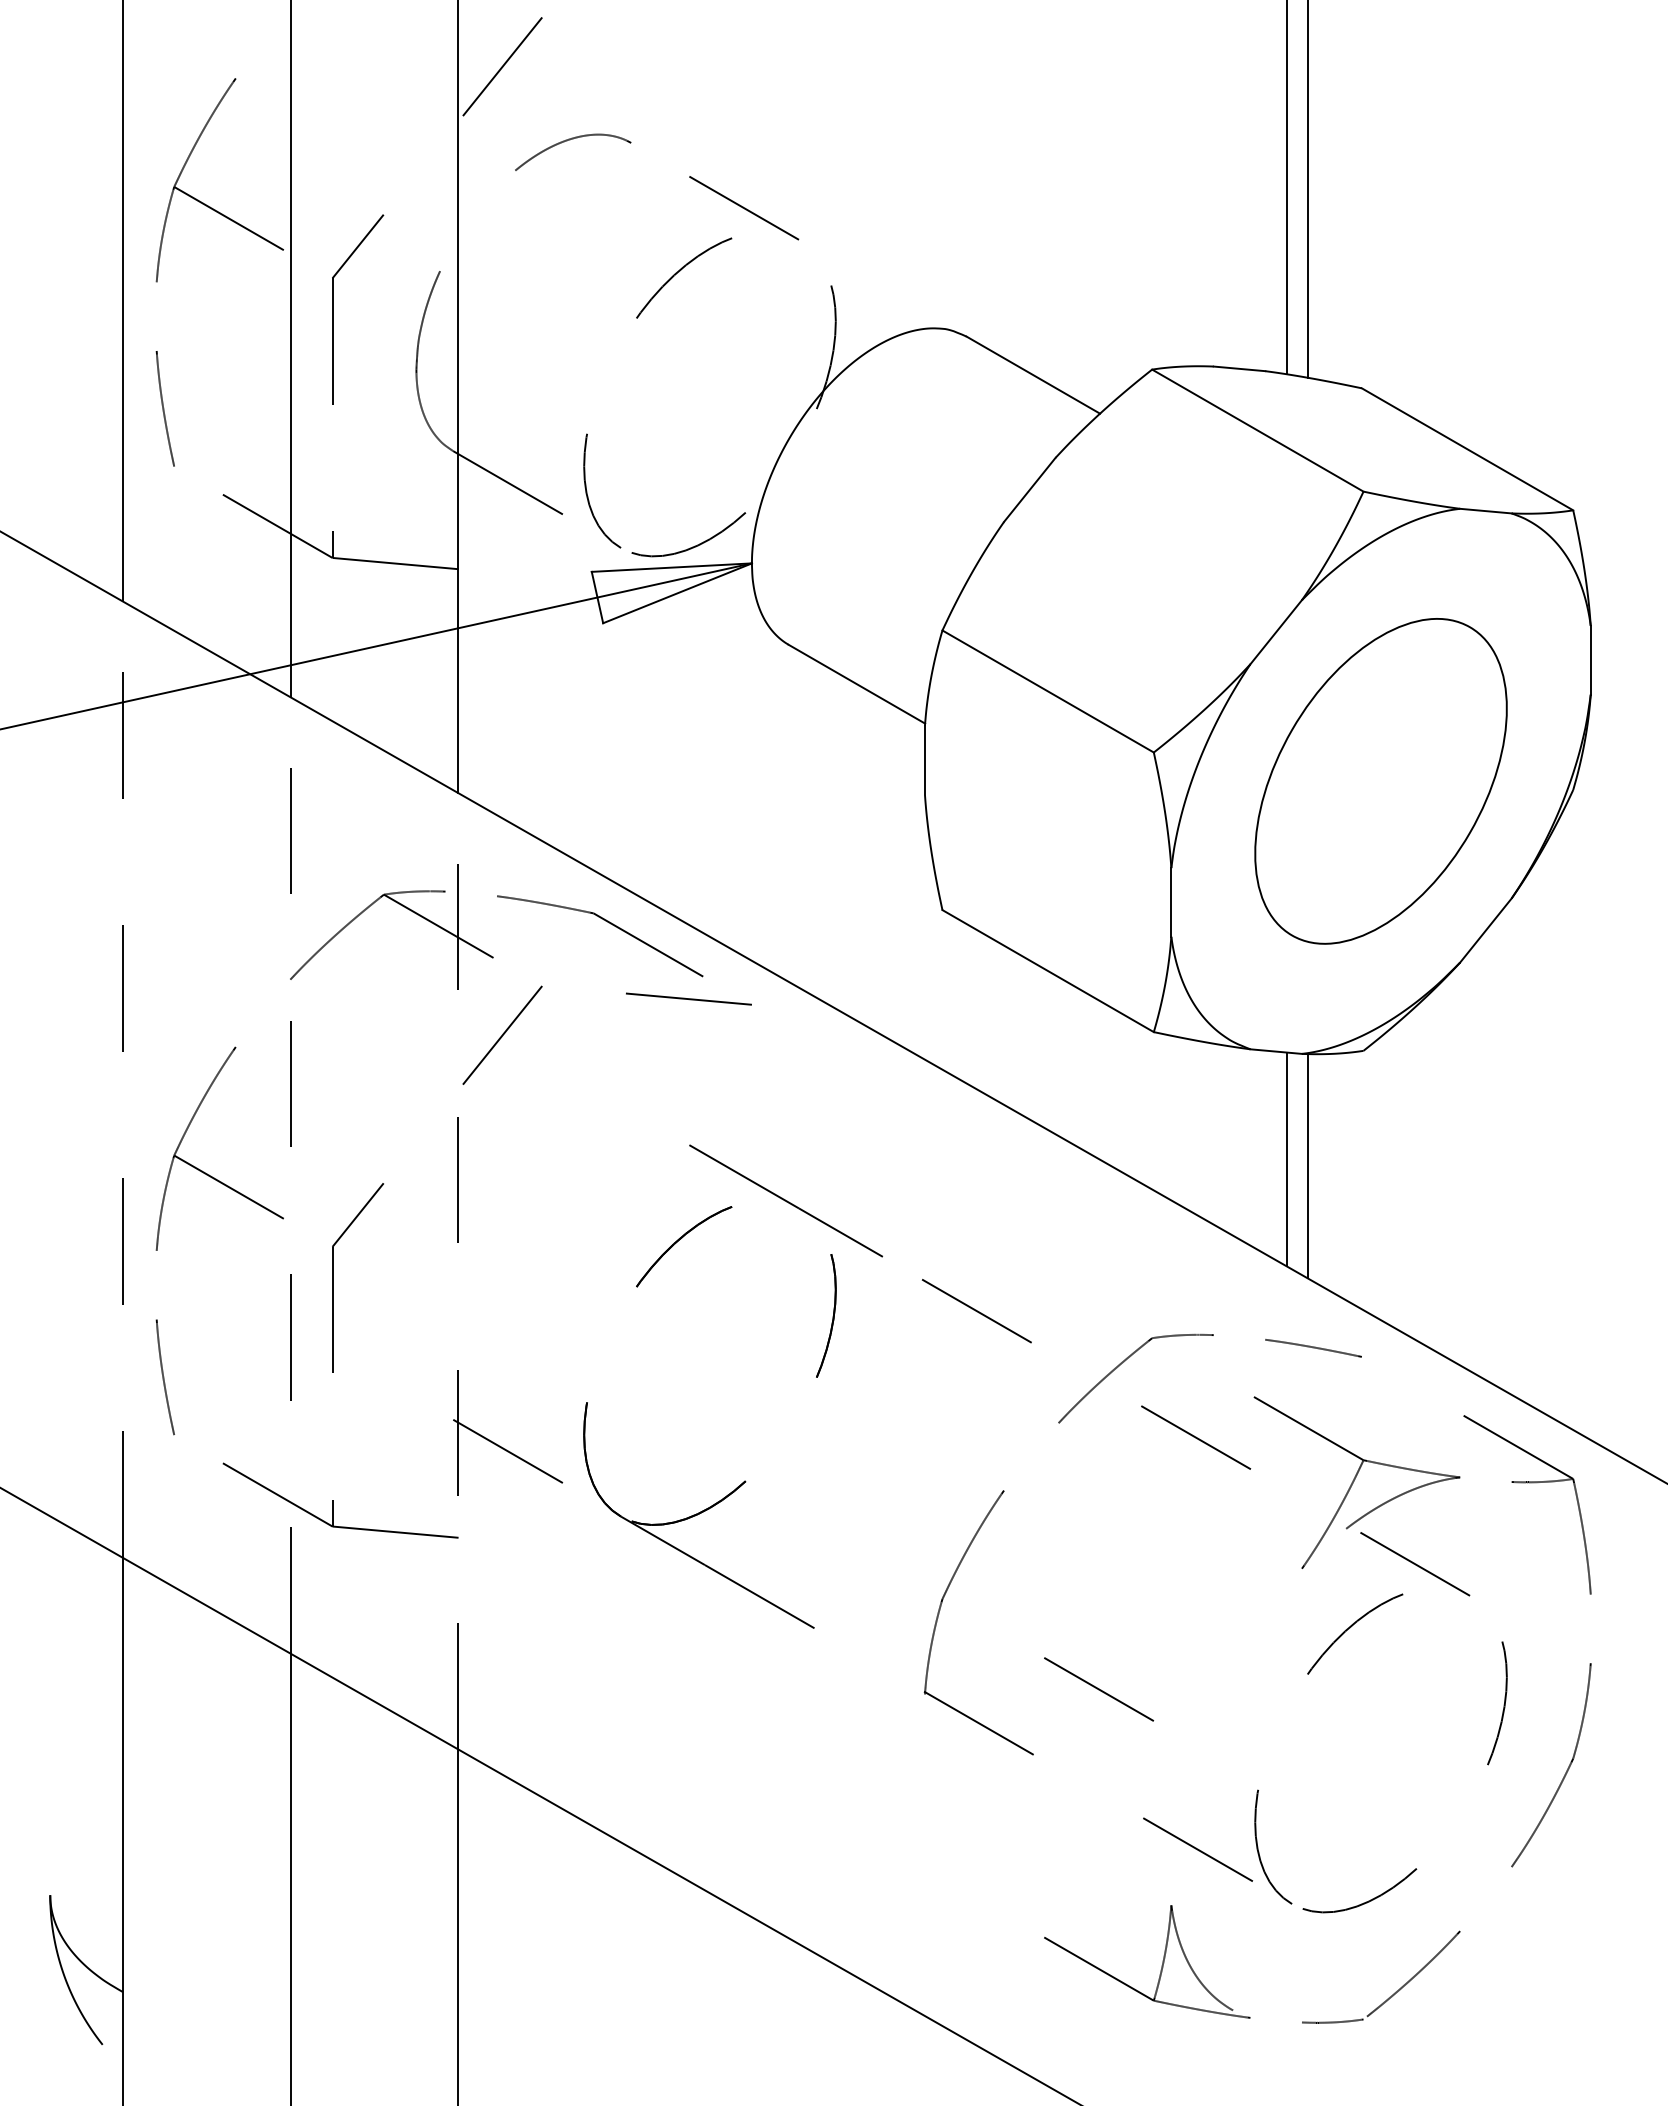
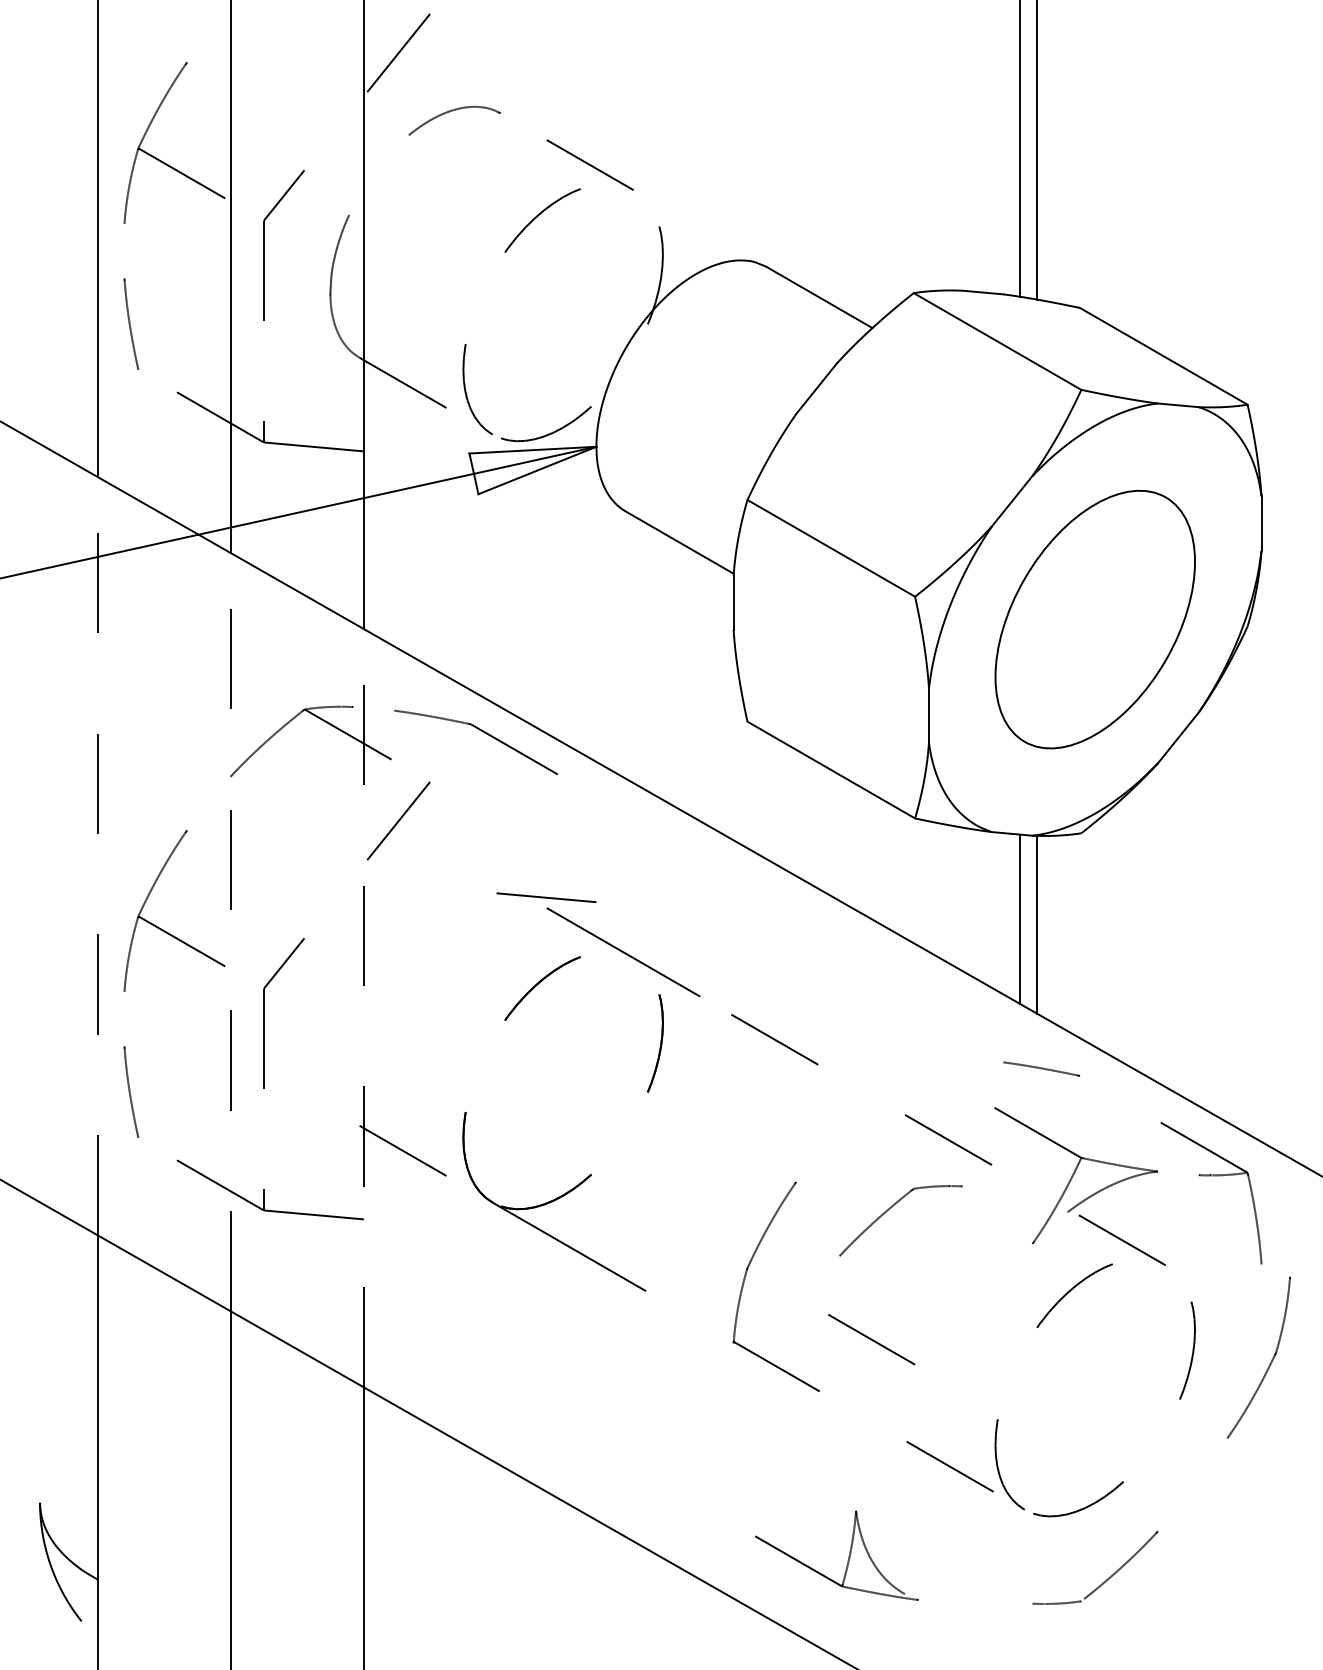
line: (688, 998) -> (546, 897), moved
part: (1124, 1362) -> (891, 1208), moved
part: (1565, 1772) -> (1270, 1363), moved
part: (1161, 1965) -> (848, 1558), moved

